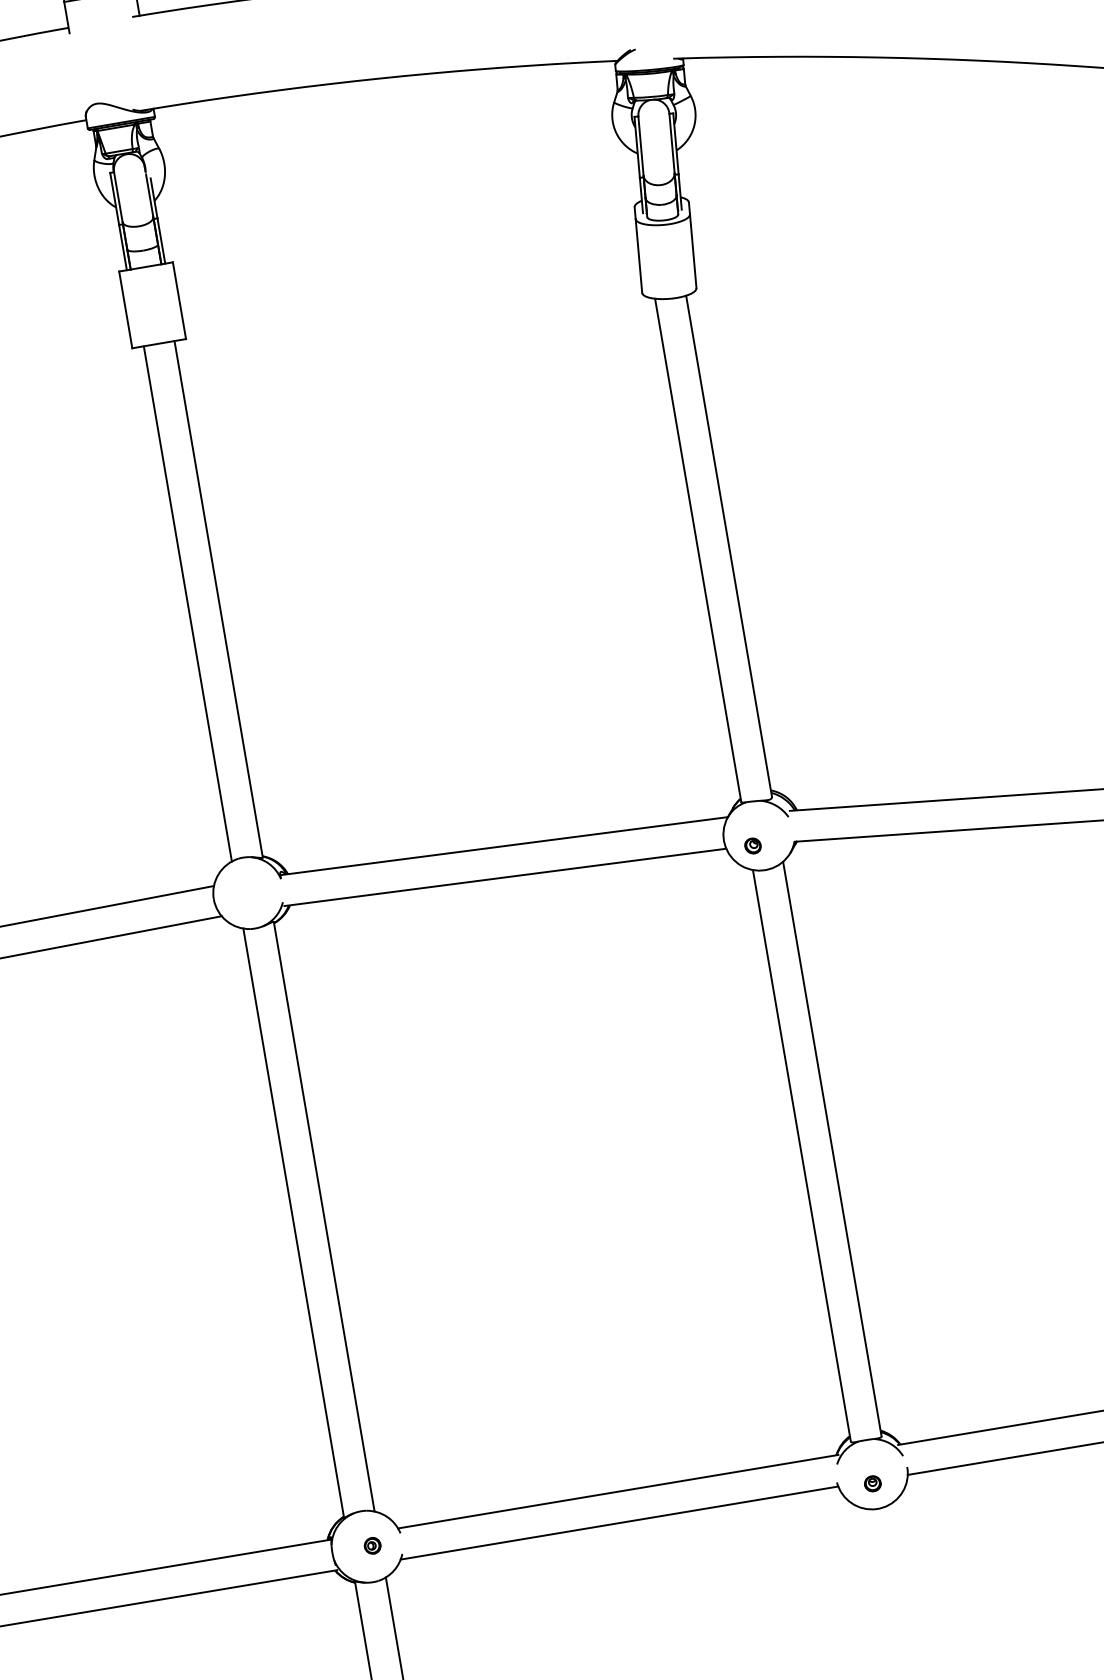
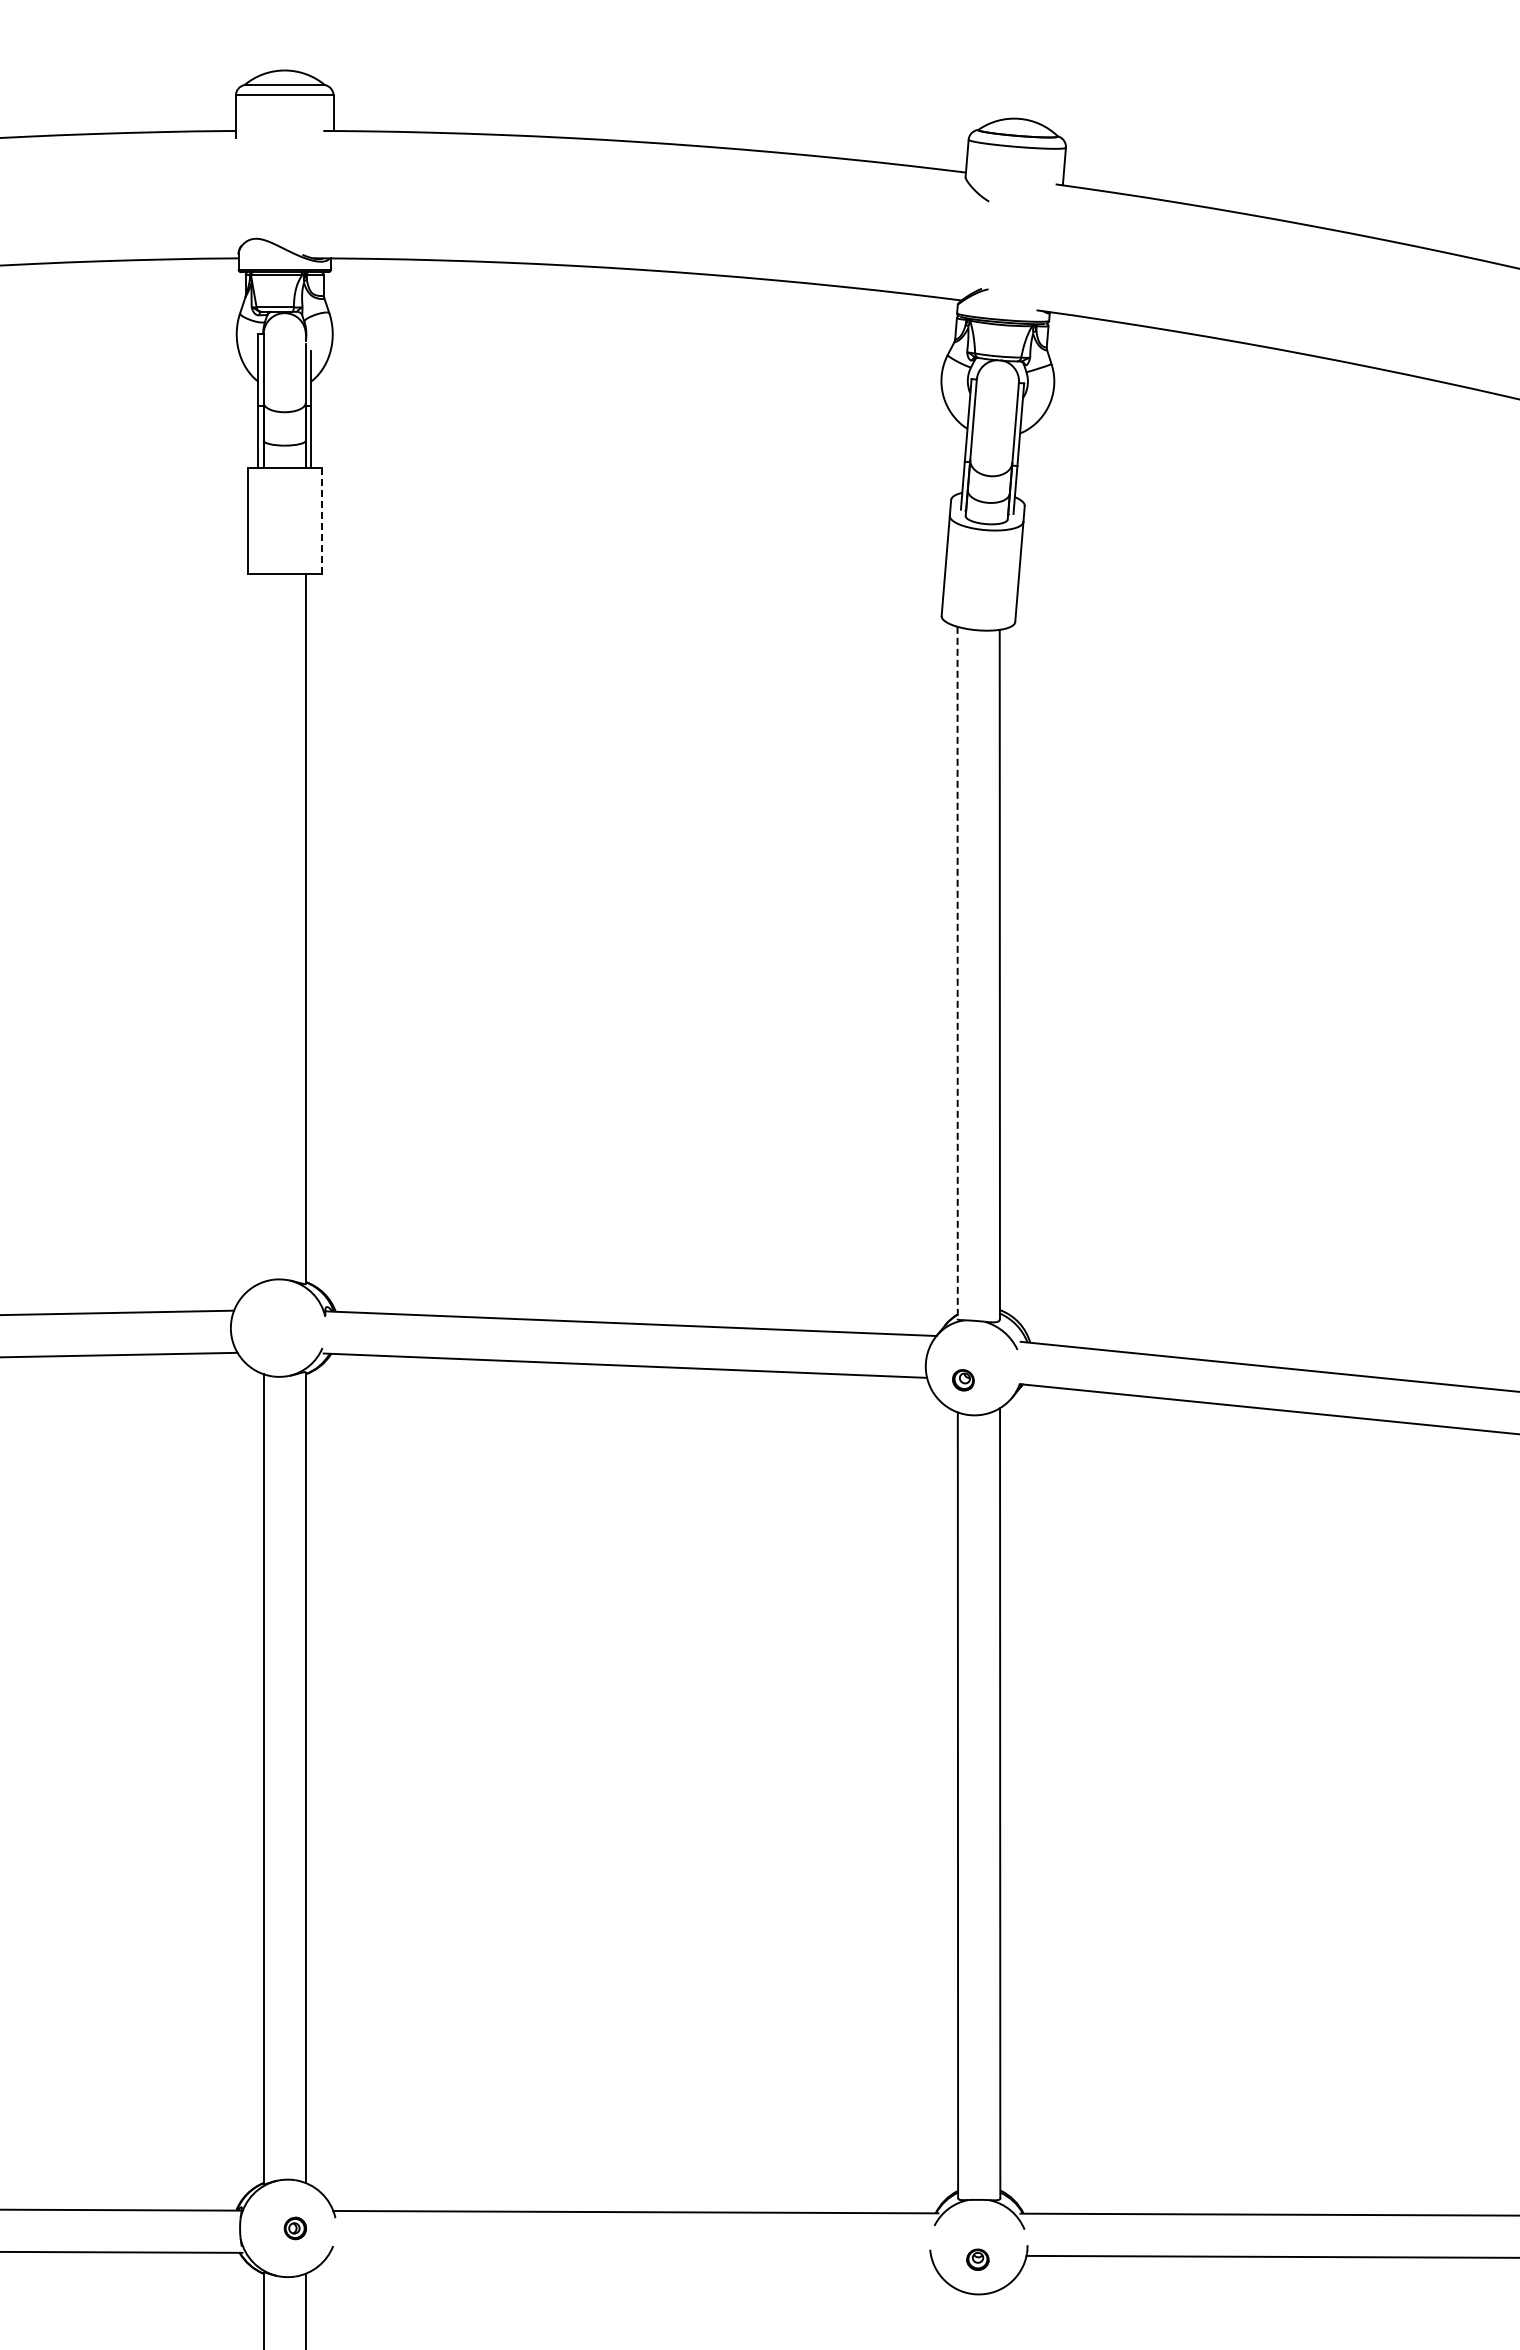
line: (179, 300) -> (321, 520), solid -> dashed
line: (698, 550) -> (957, 973), solid -> dashed
line: (187, 603) -> (263, 927), removed
line: (619, 1523) -> (630, 2254), removed

